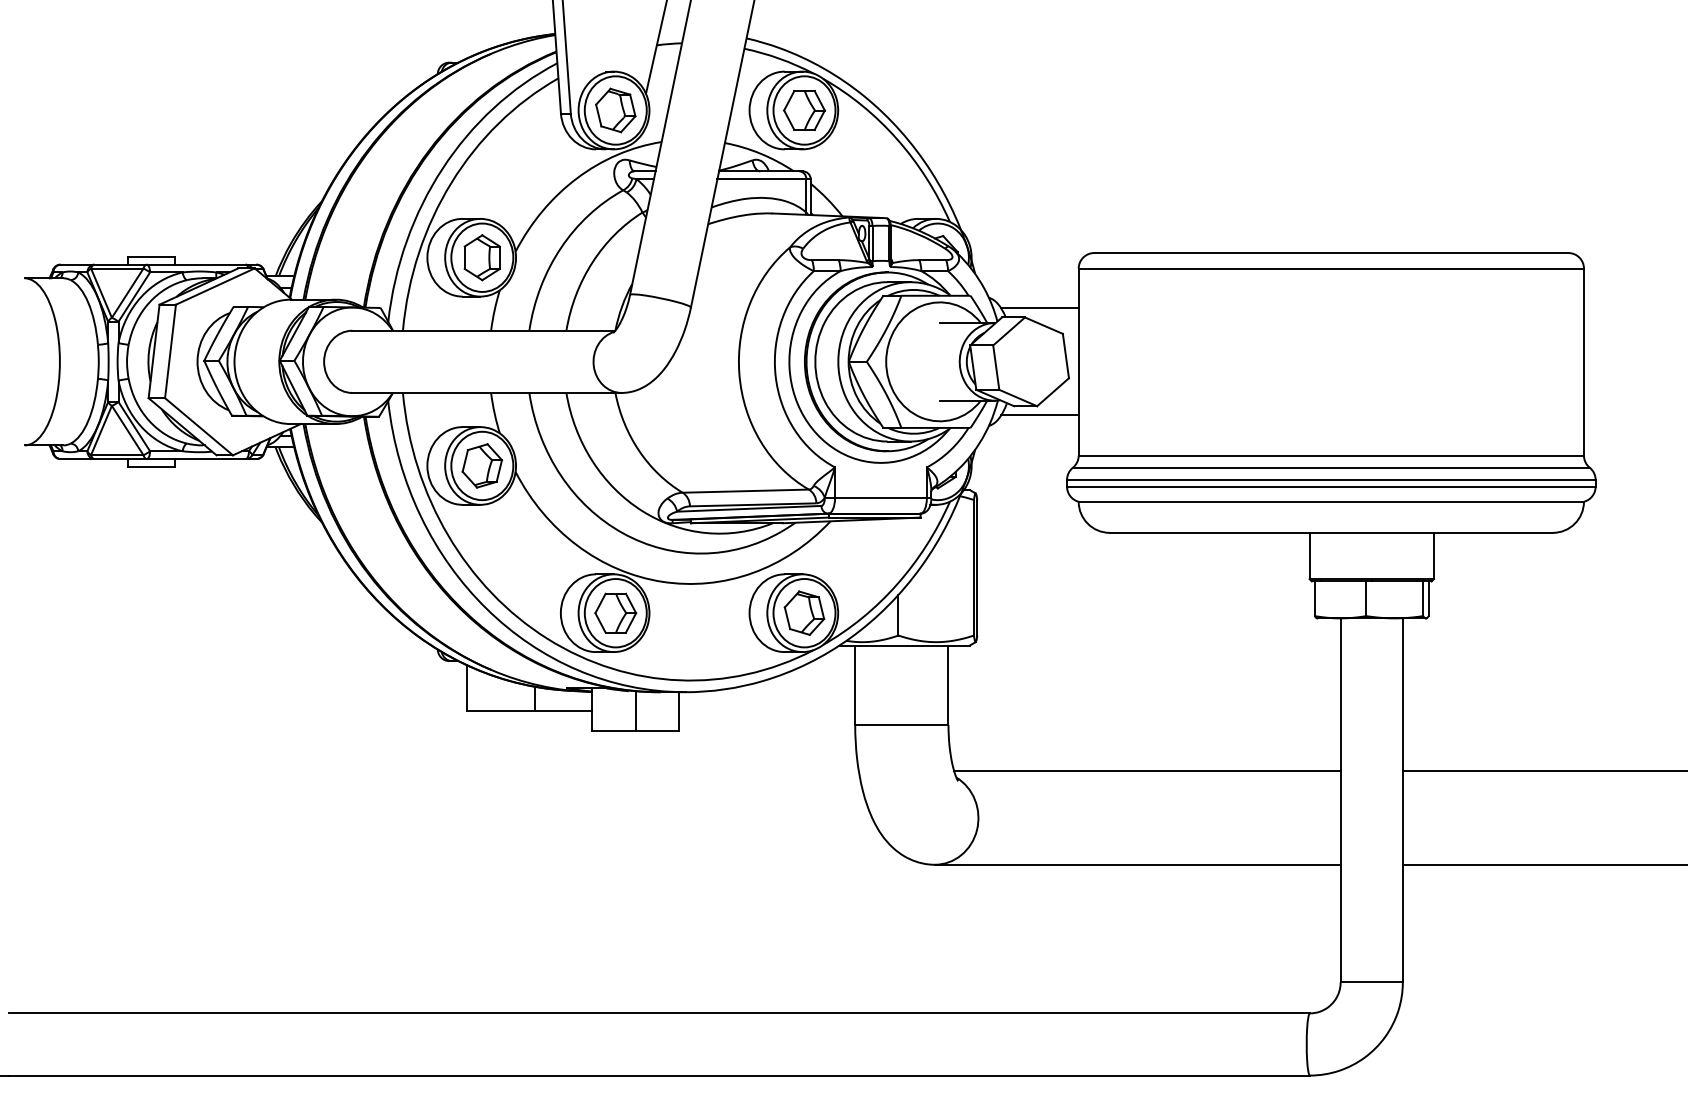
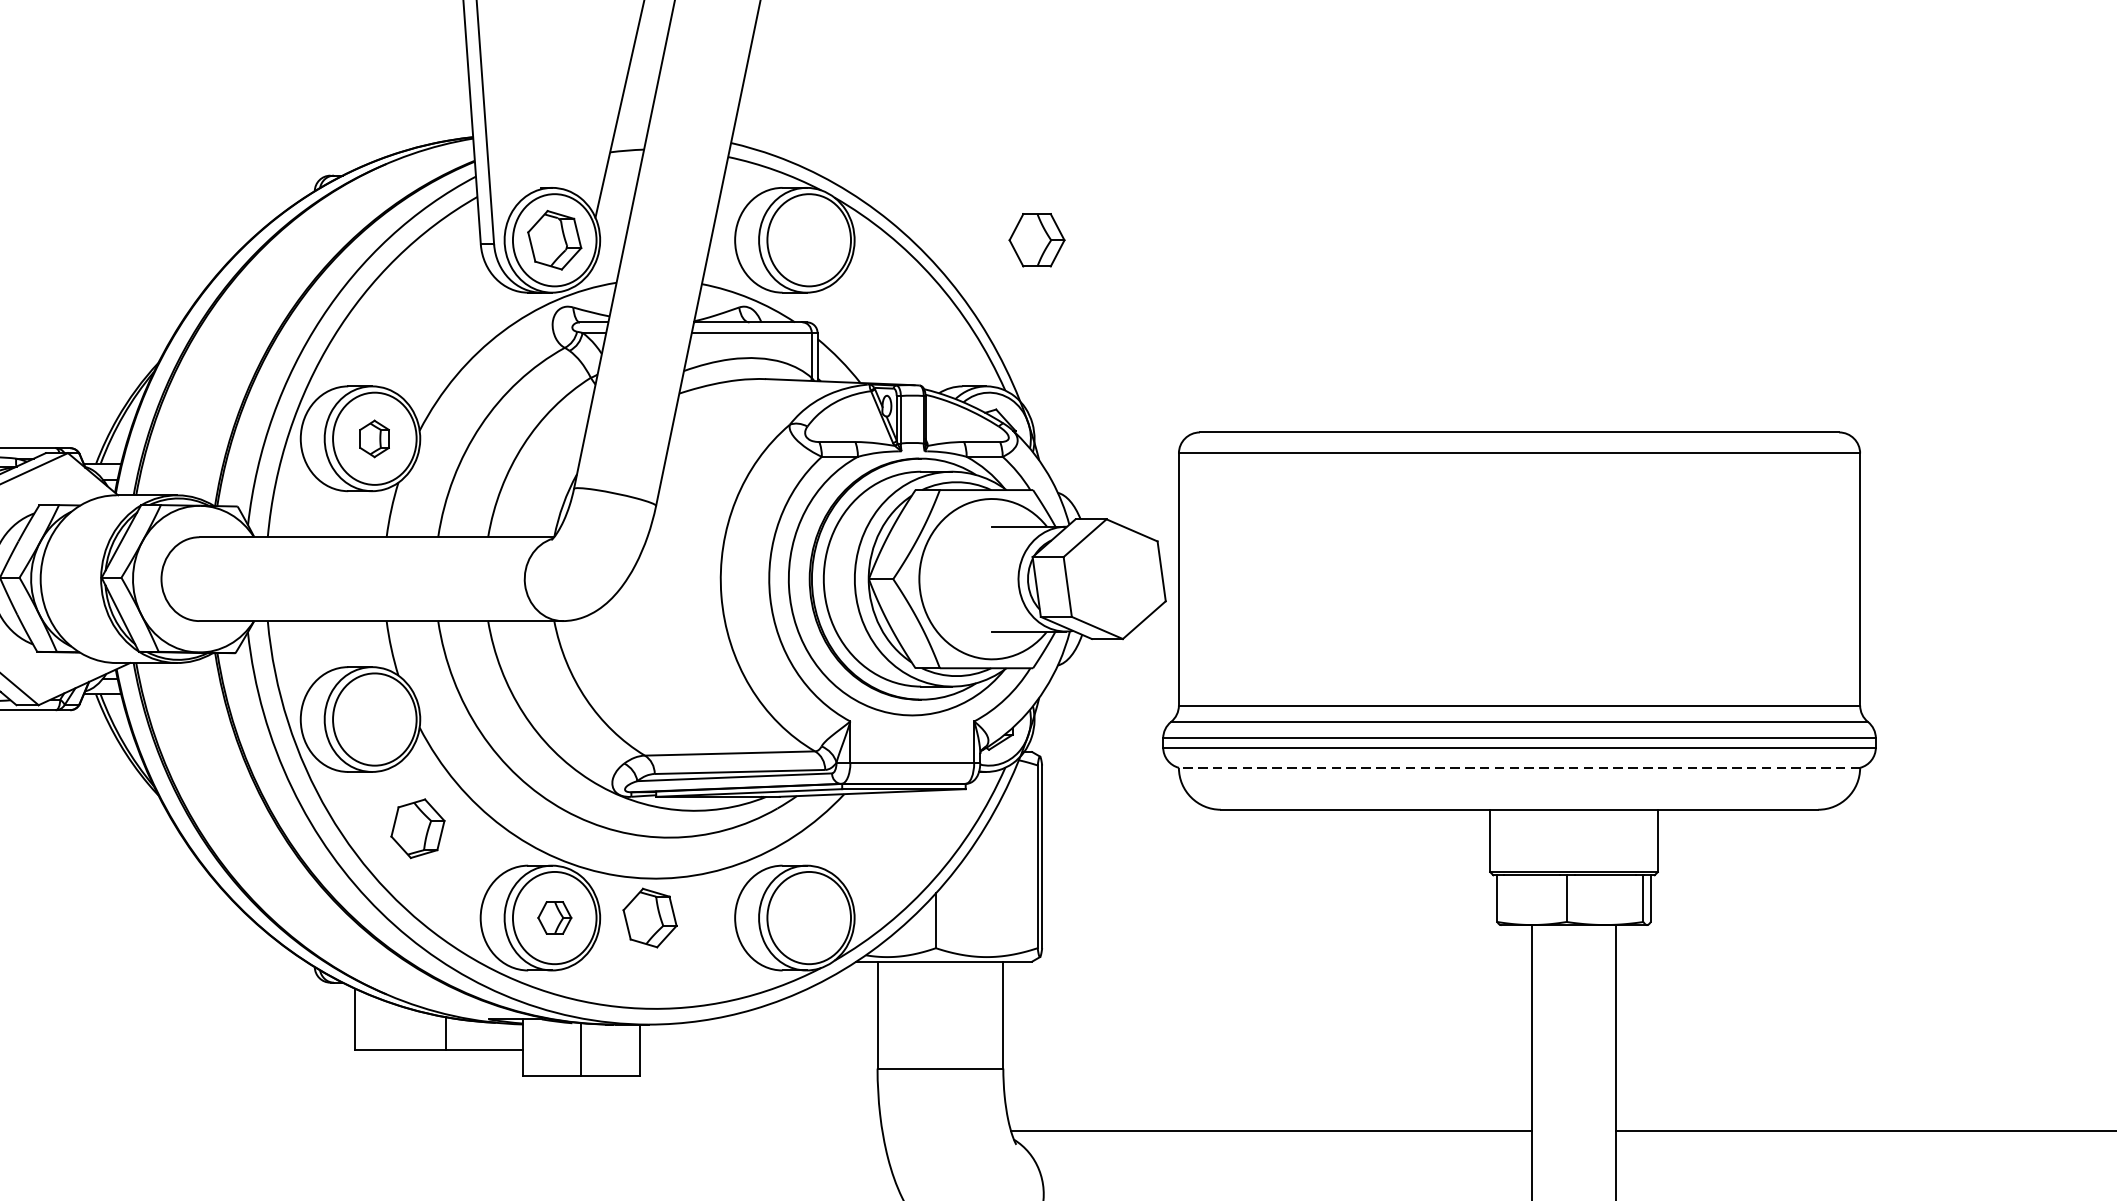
part: (804, 110) -> (1037, 240), moved
part: (481, 257) -> (373, 438), size x0.6
line: (1039, 308) -> (1126, 507), removed
line: (1039, 415) -> (1126, 651), removed
part: (481, 465) -> (416, 828), moved
line: (1331, 501) -> (1519, 767), solid -> dashed
part: (615, 612) -> (554, 917), size x0.6
part: (804, 612) -> (650, 917), moved

